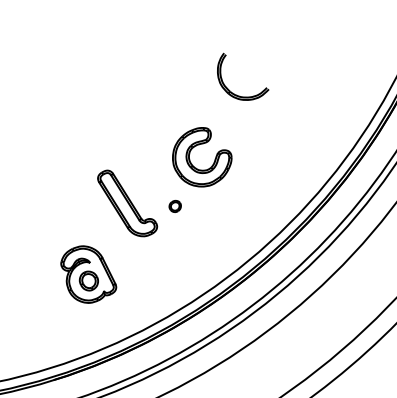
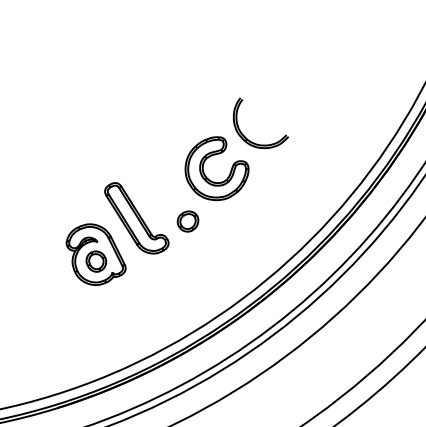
part: (235, 93) -> (252, 141), moved
part: (174, 206) -> (187, 221), size x1.67
part: (88, 274) -> (95, 254), moved

